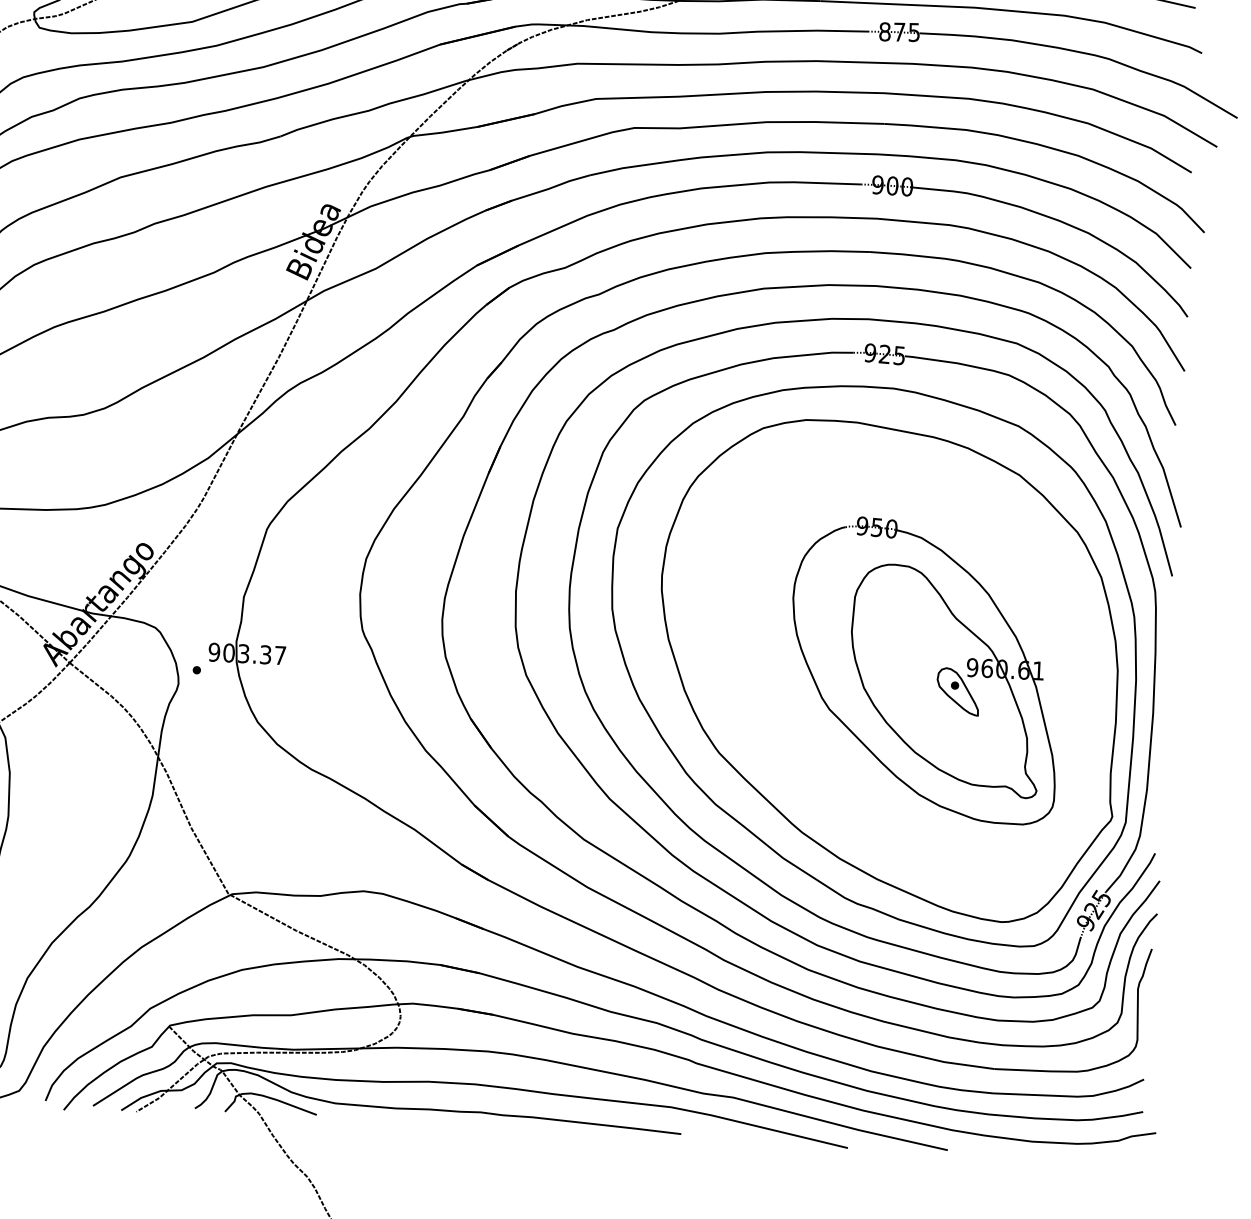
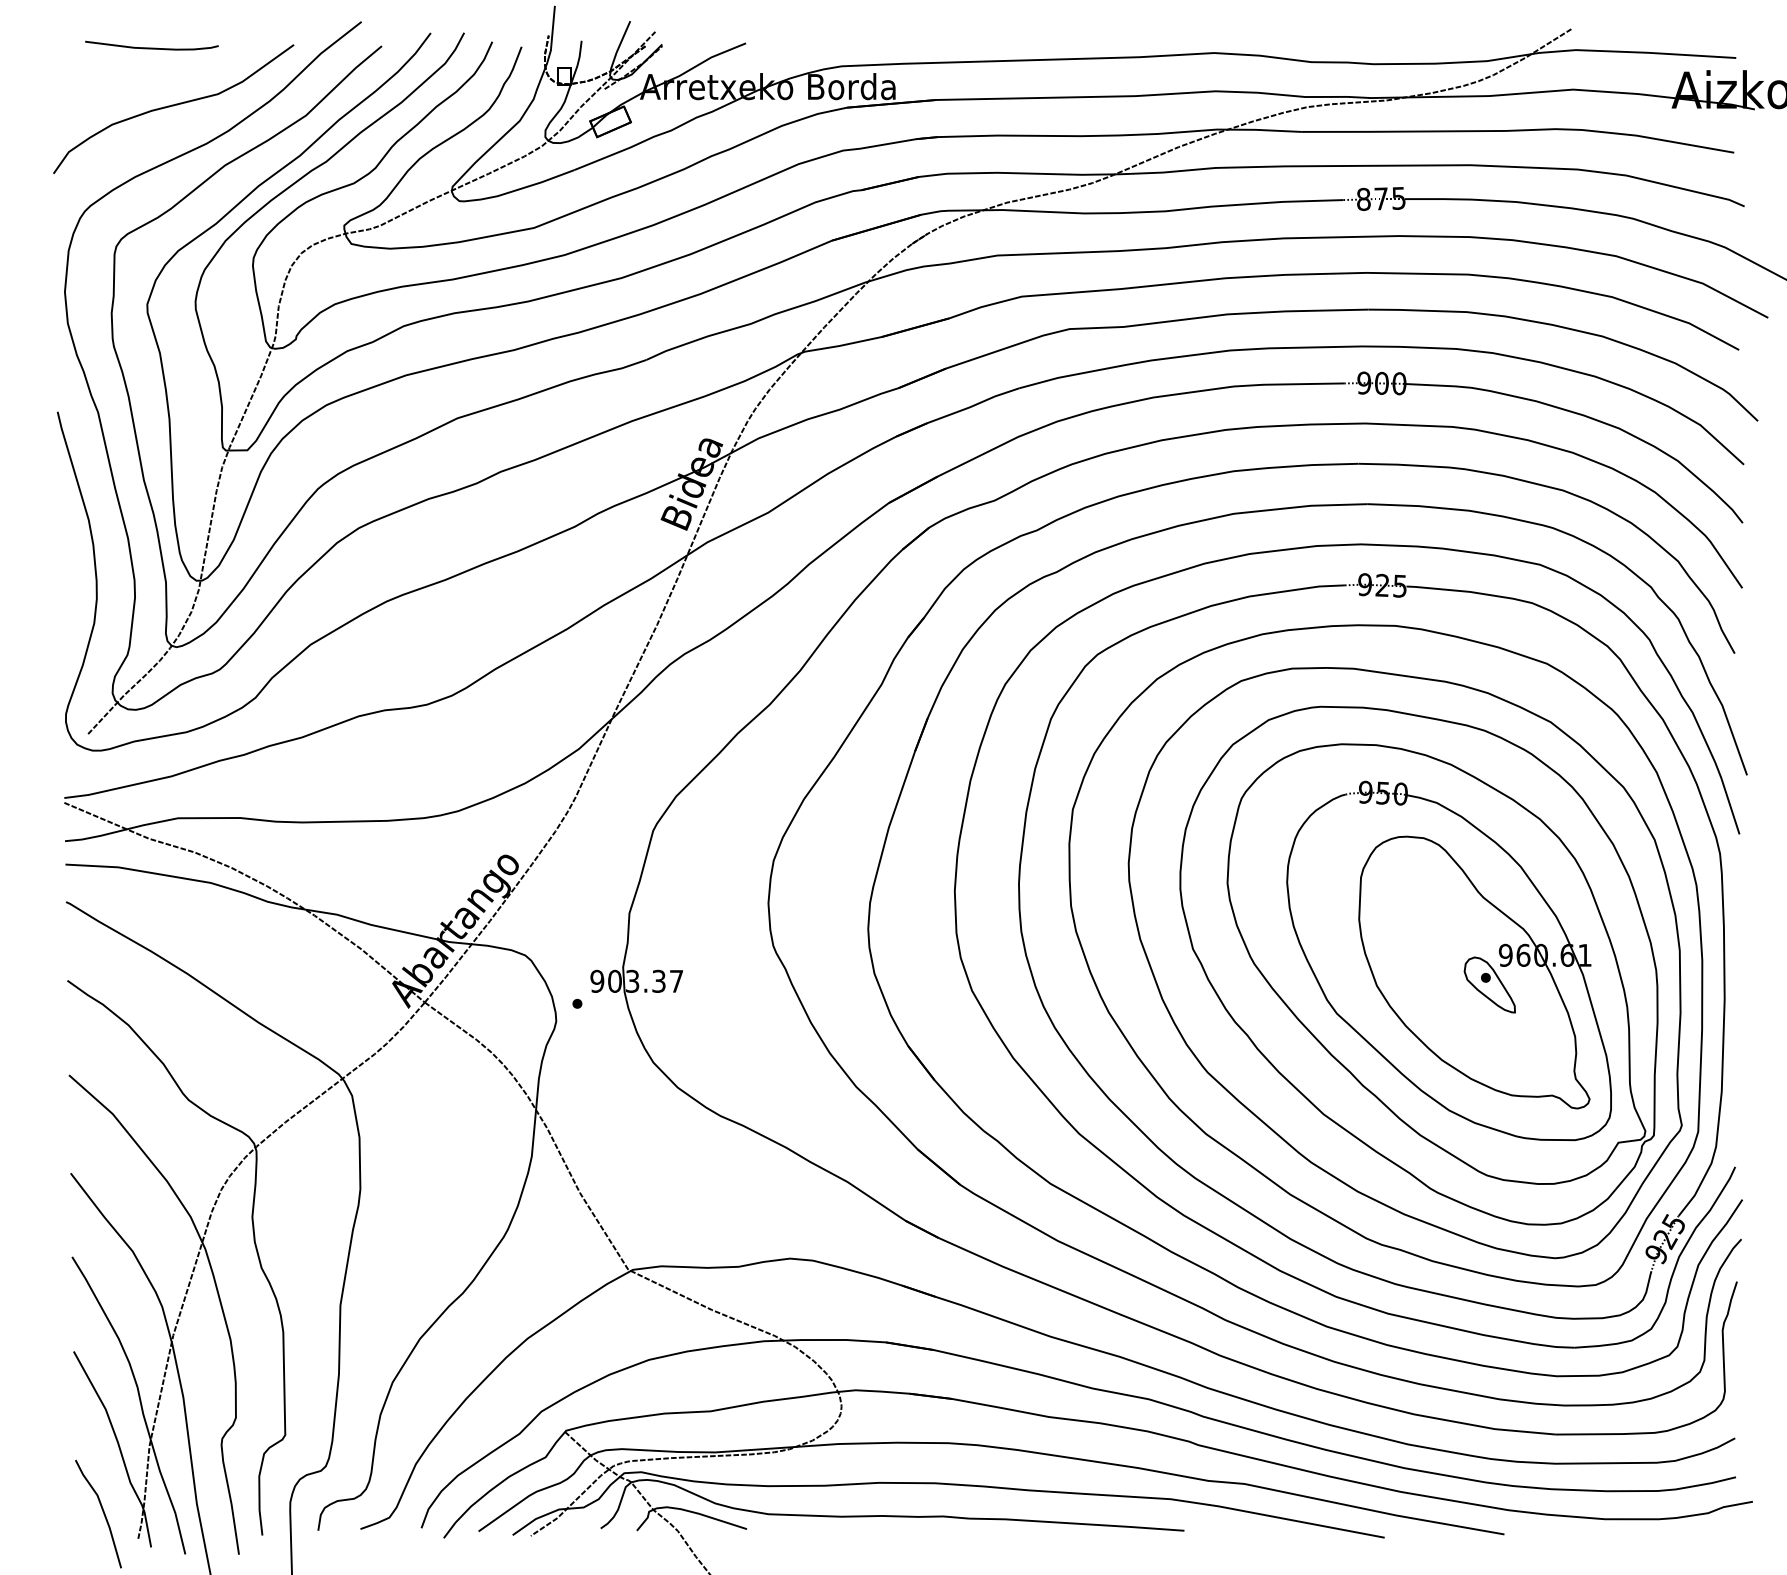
part: (899, 672) -> (1418, 965), added

